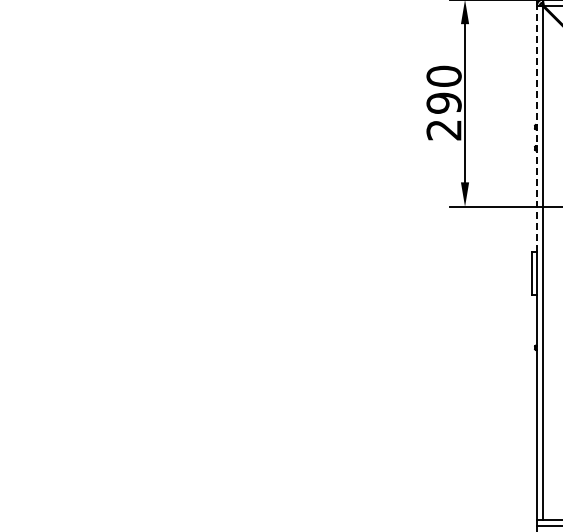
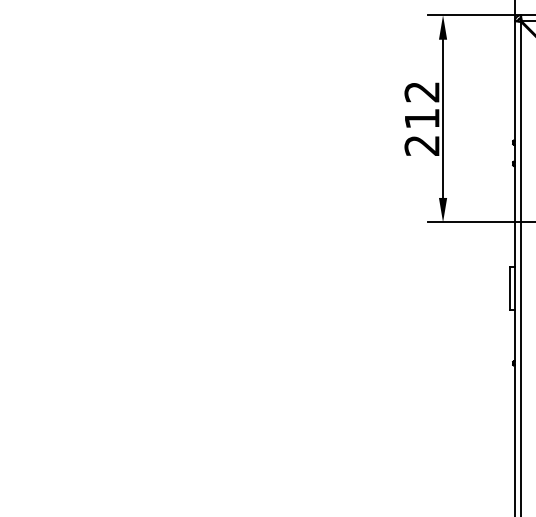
text: (443, 89) -> (421, 105), 290 -> 212
line: (537, 128) -> (515, 144), dashed -> solid

